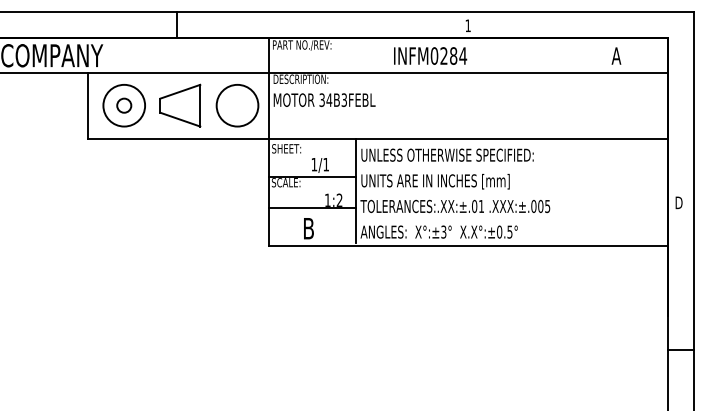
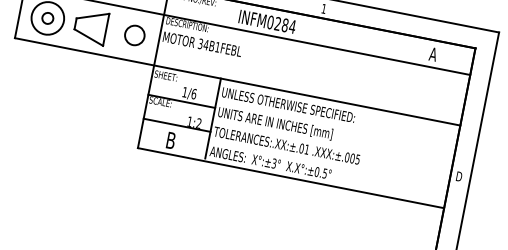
text: (430, 55) -> (267, 21), moved
text: (343, 99) -> (217, 46), 34B3FEBL -> 34B1FEBL
circle: (237, 105) -> (134, 35), size x0.6
text: (326, 164) -> (194, 94), 1/1 -> 1/6

